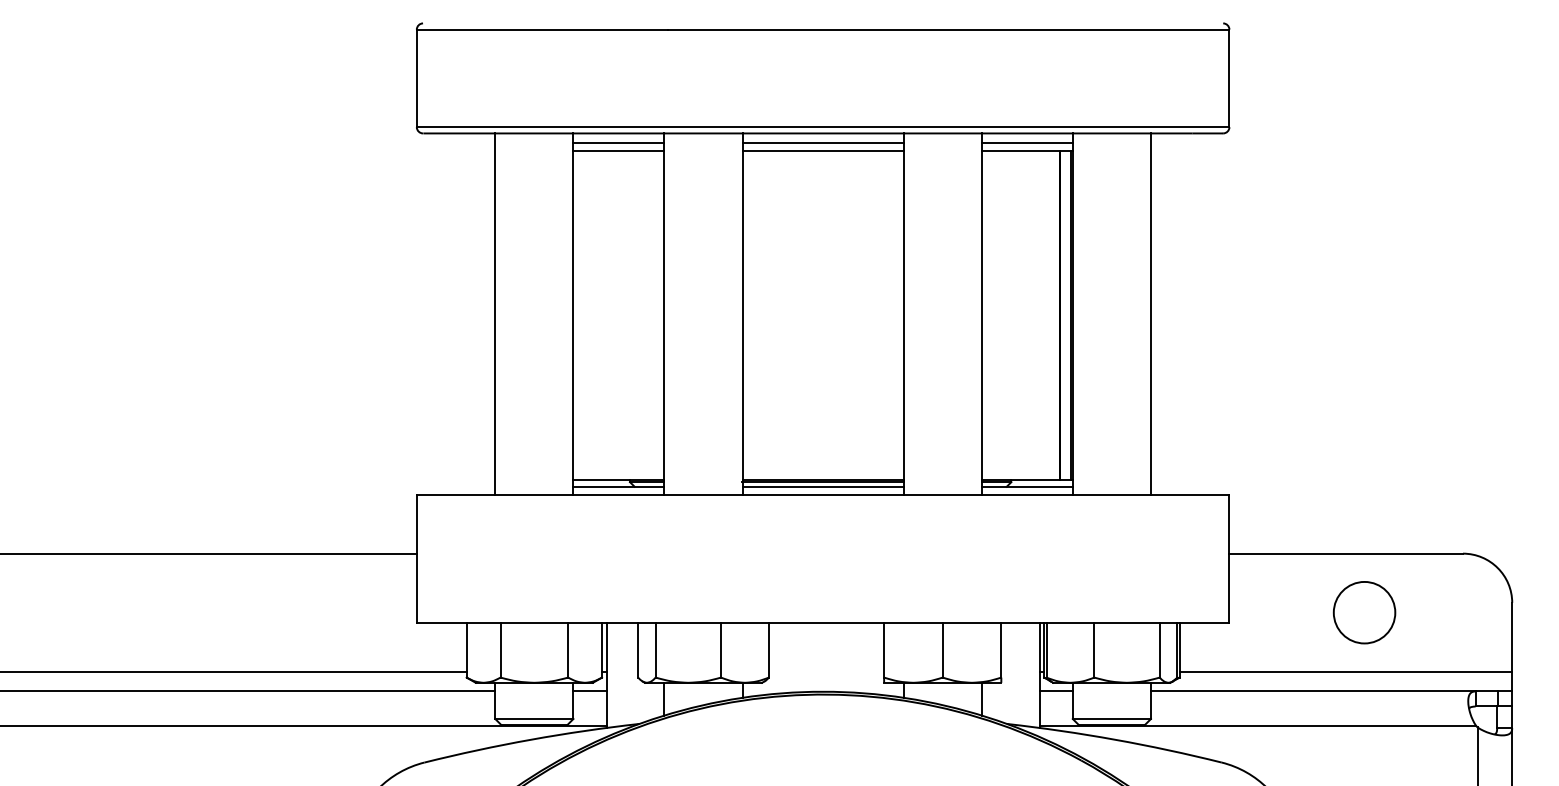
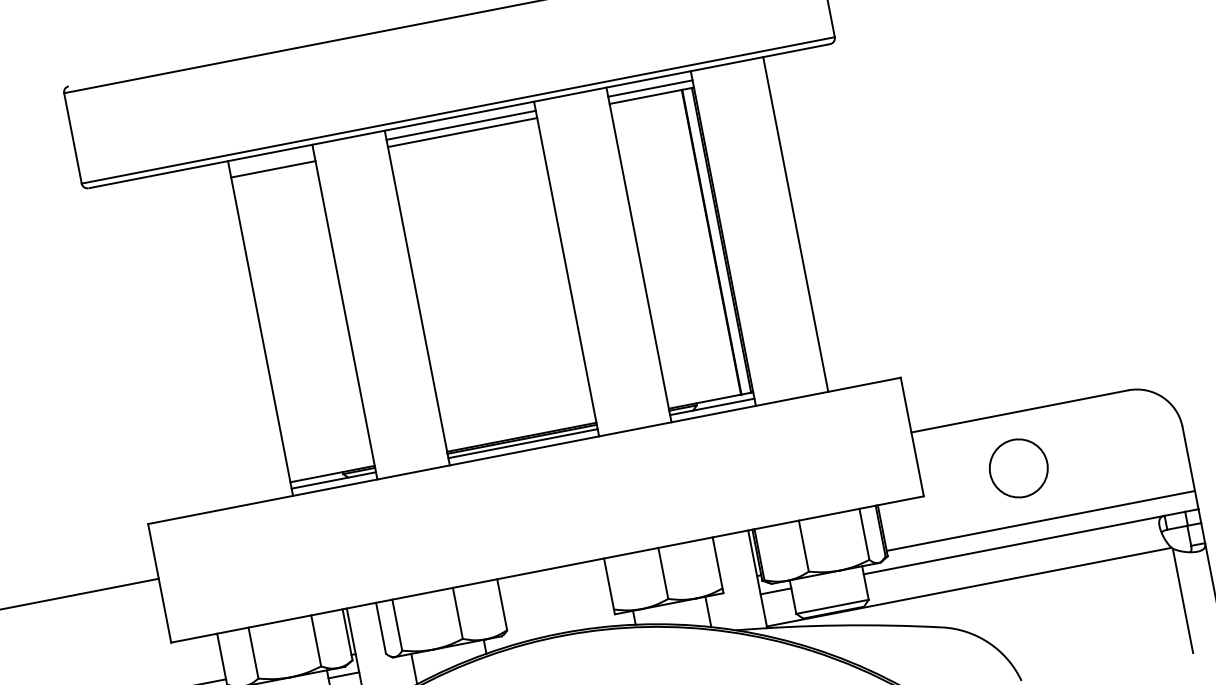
line: (618, 143) -> (271, 162), removed
line: (495, 313) -> (188, 342), removed
circle: (1364, 612) -> (1018, 468), moved

